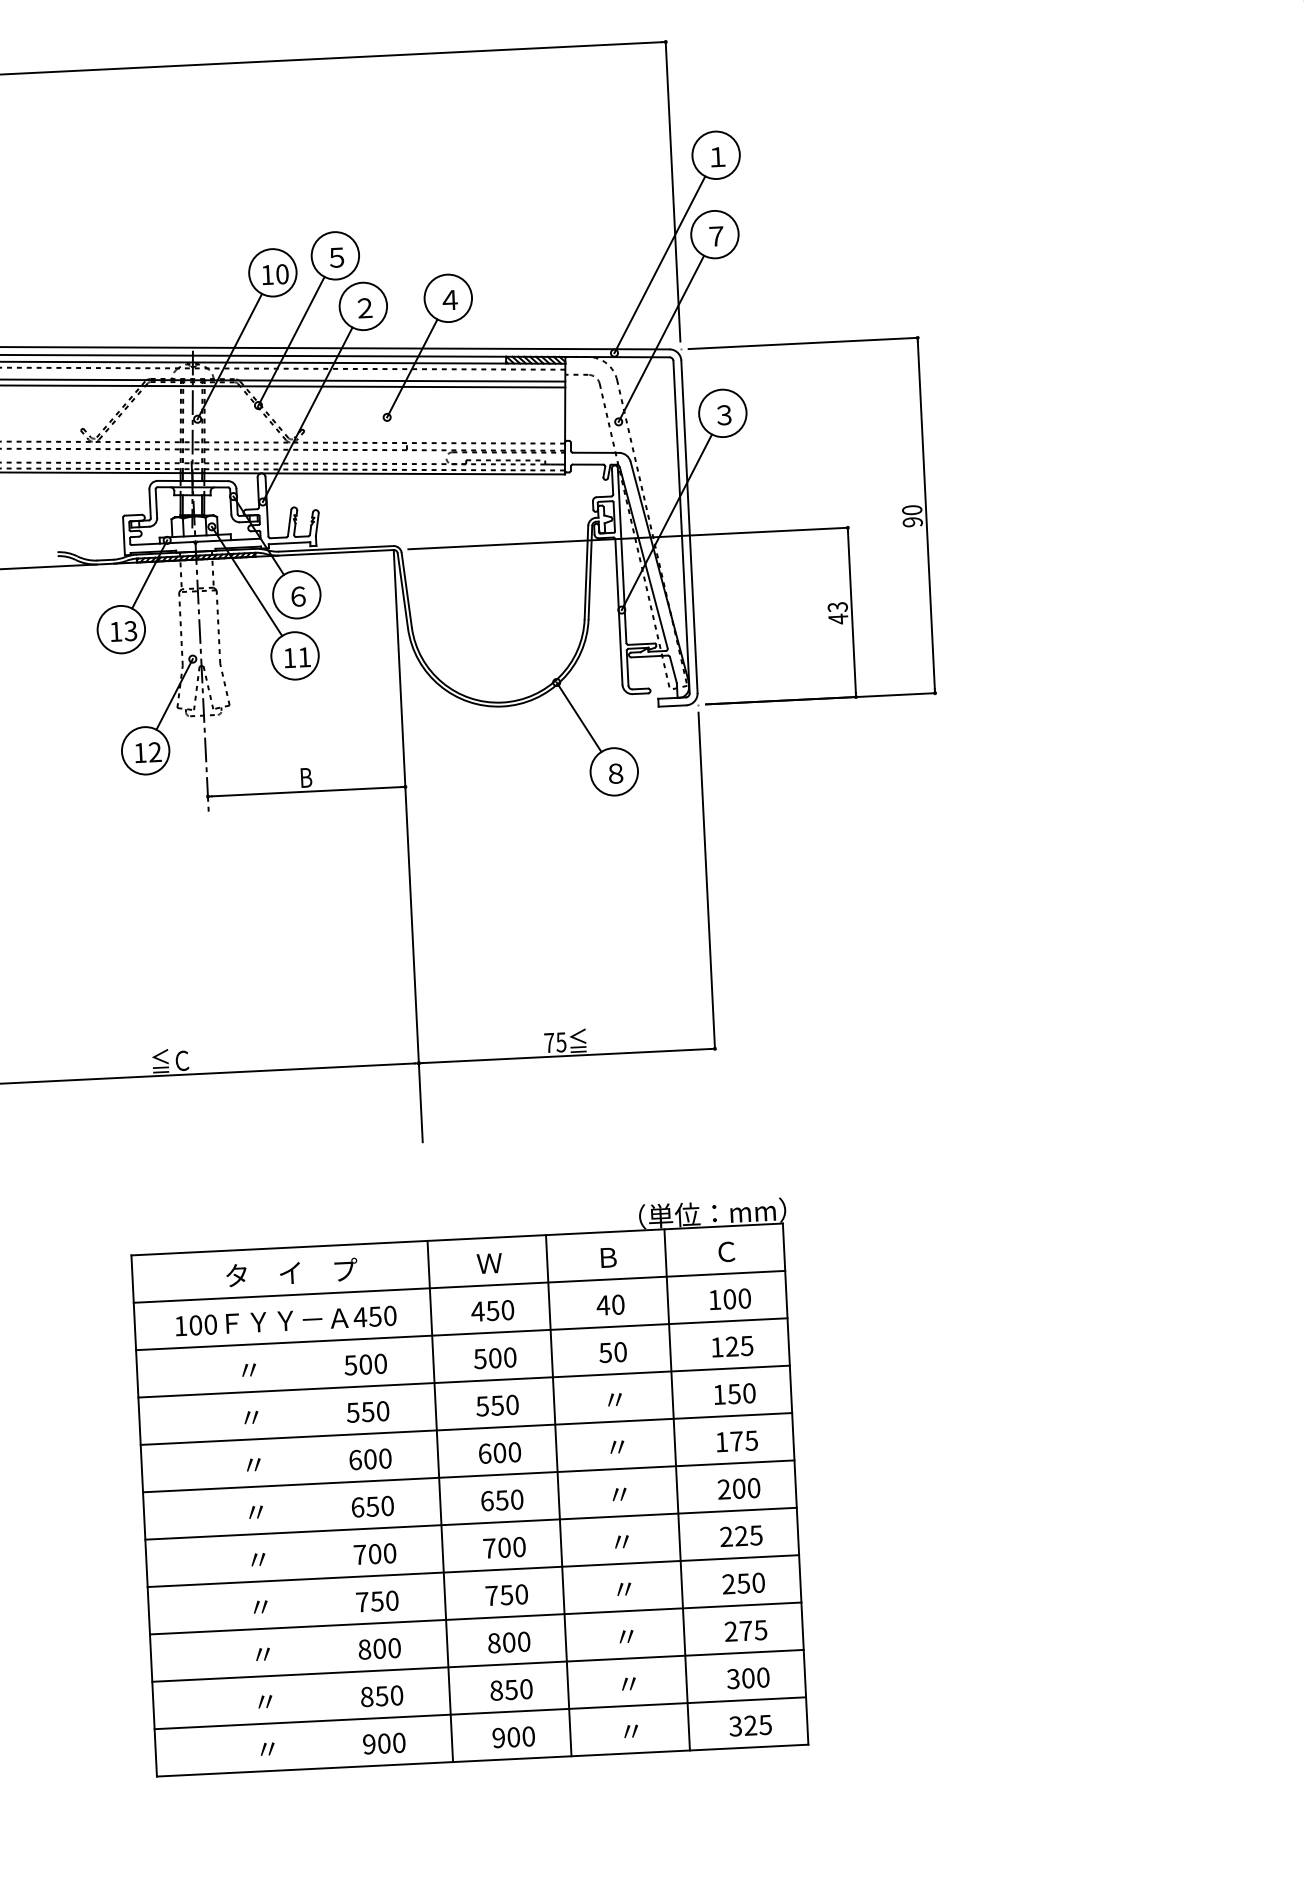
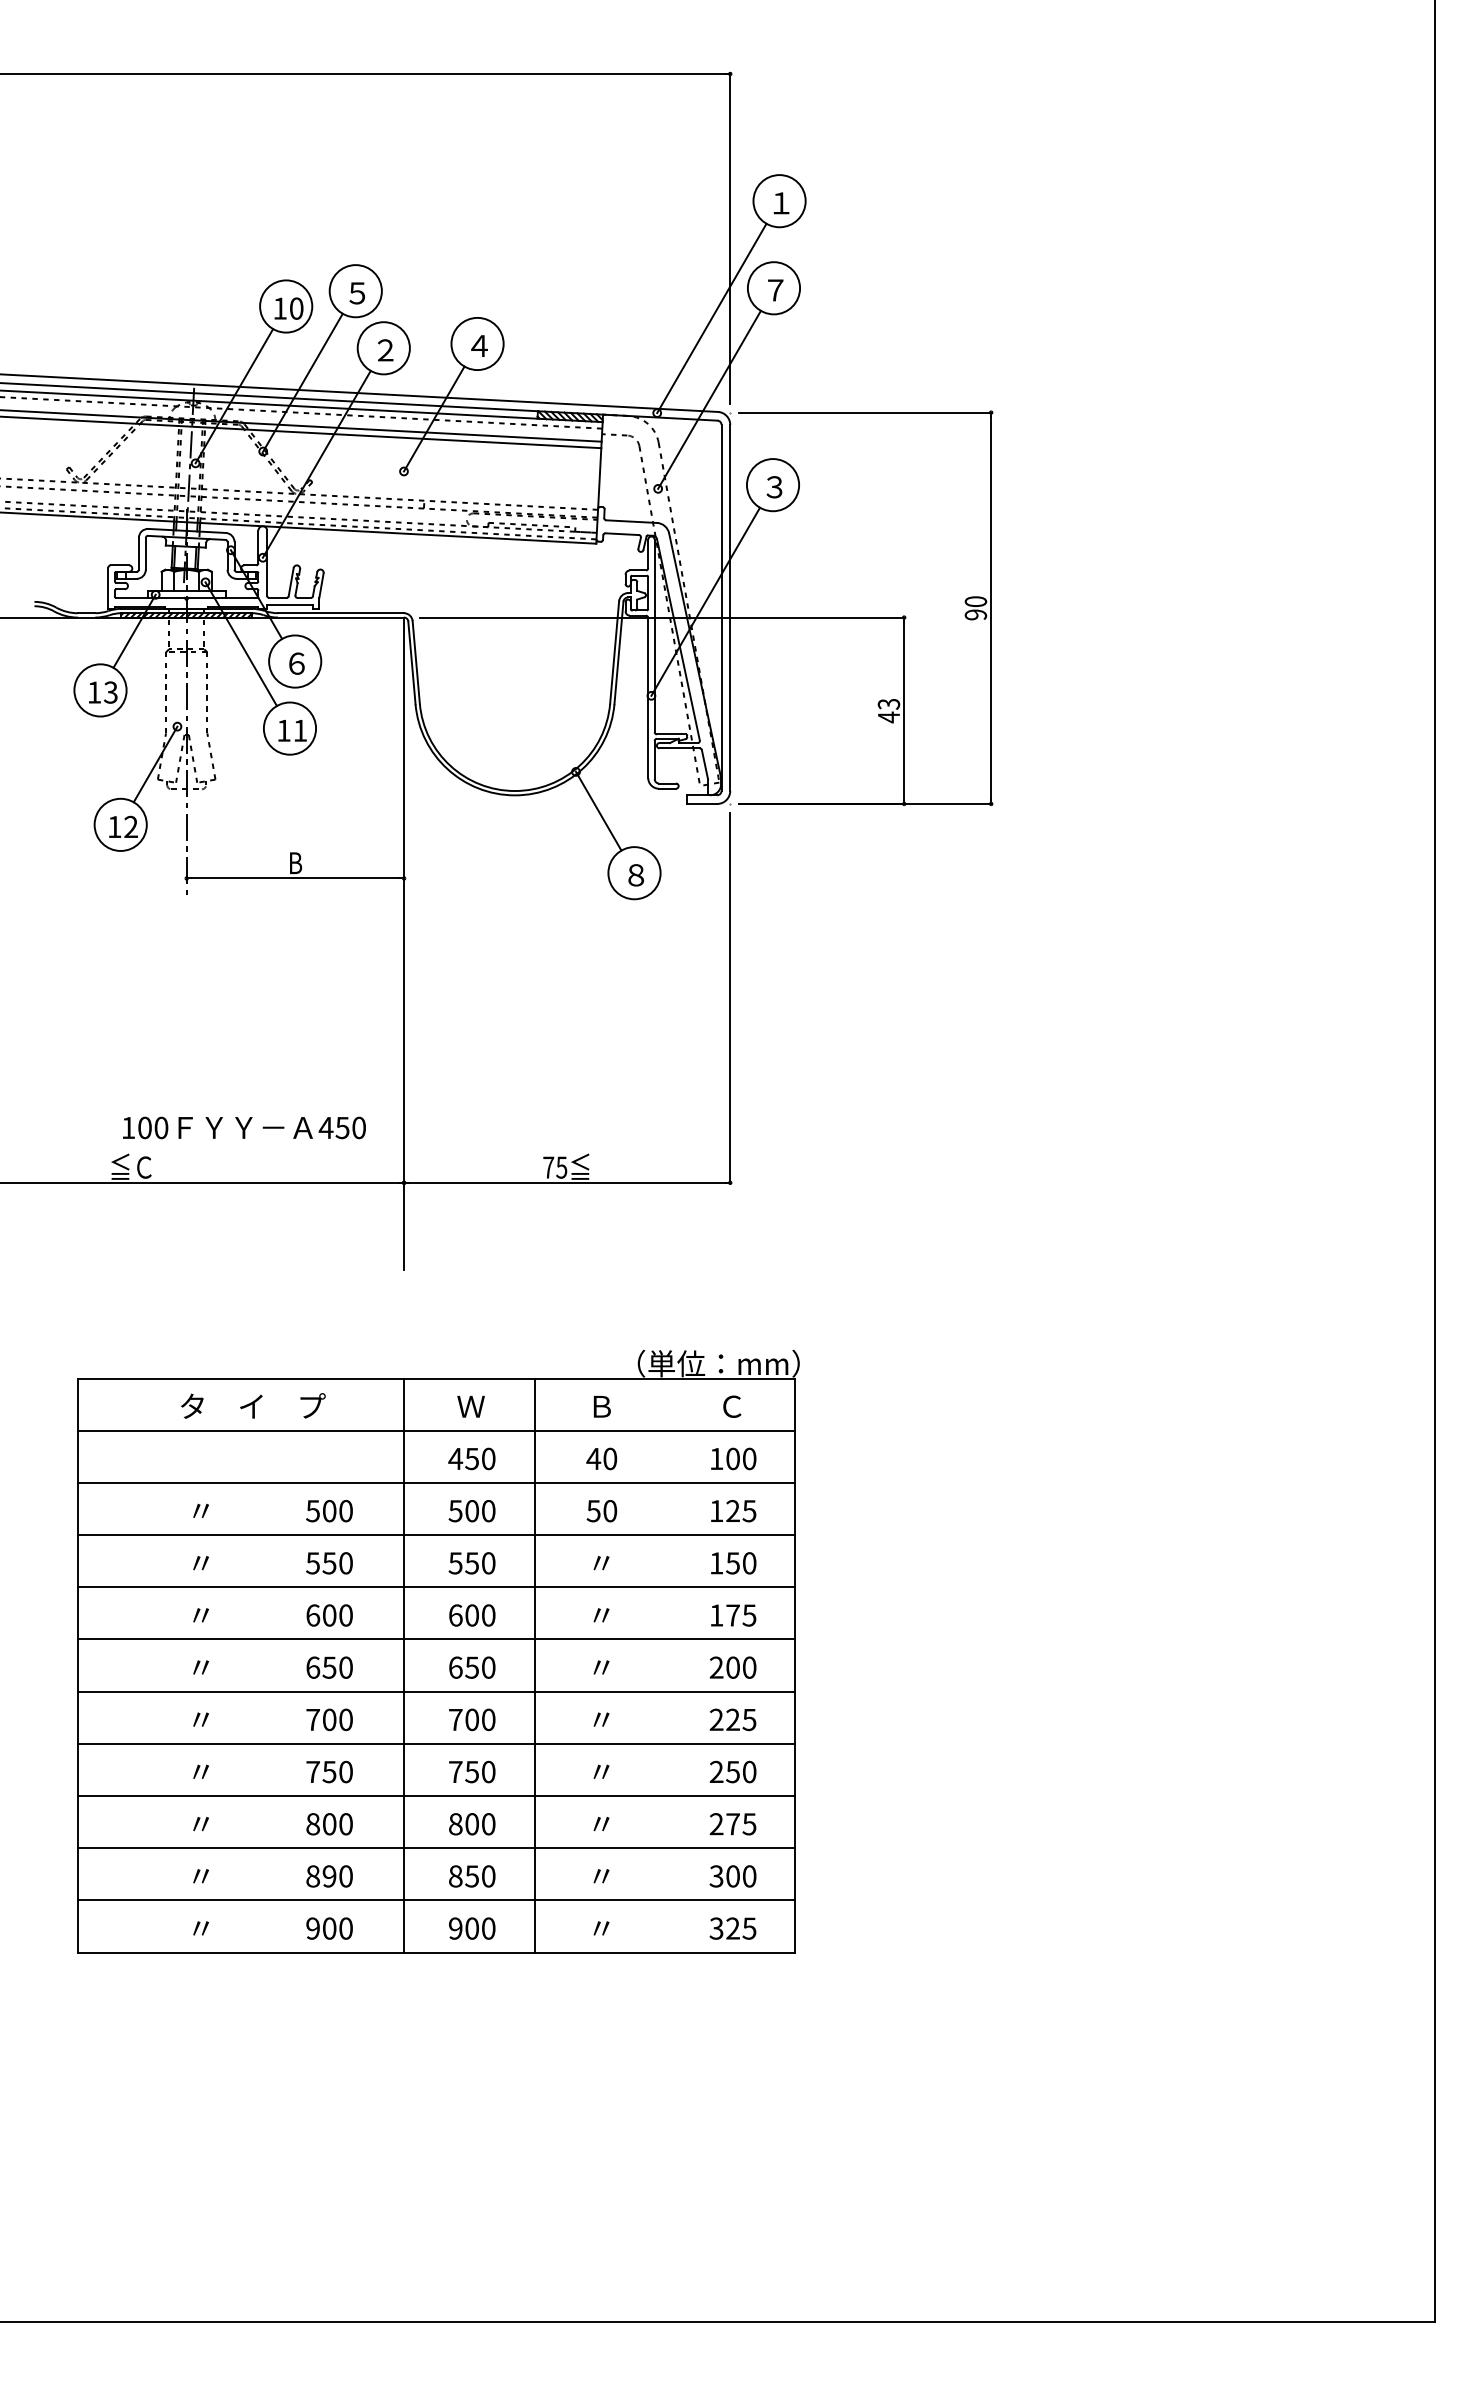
text: (286, 1320) -> (244, 1127), moved
line: (677, 1489) -> (665, 1665), removed
text: (381, 1696) -> (329, 1876), 850 -> 890

